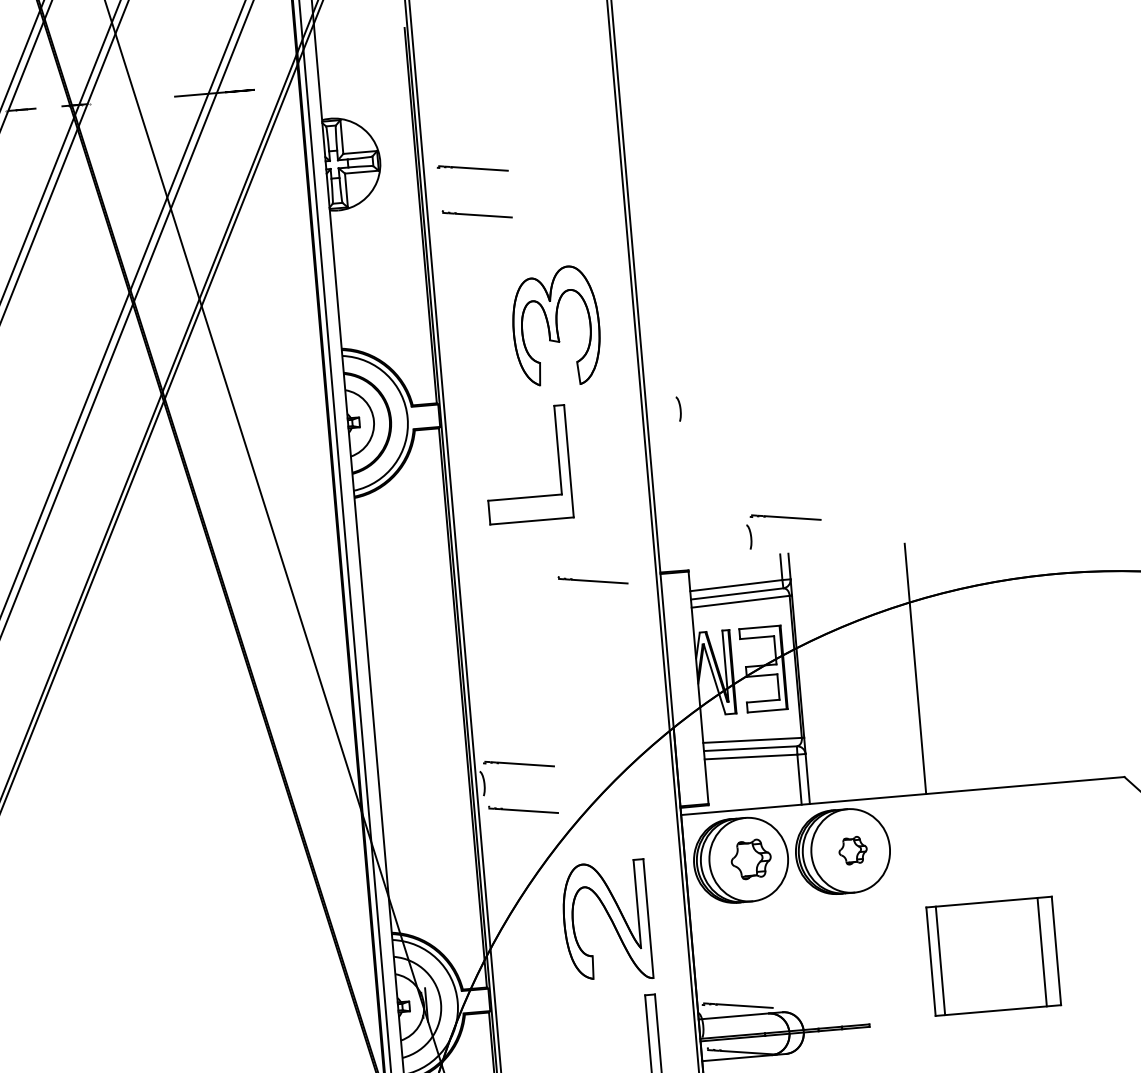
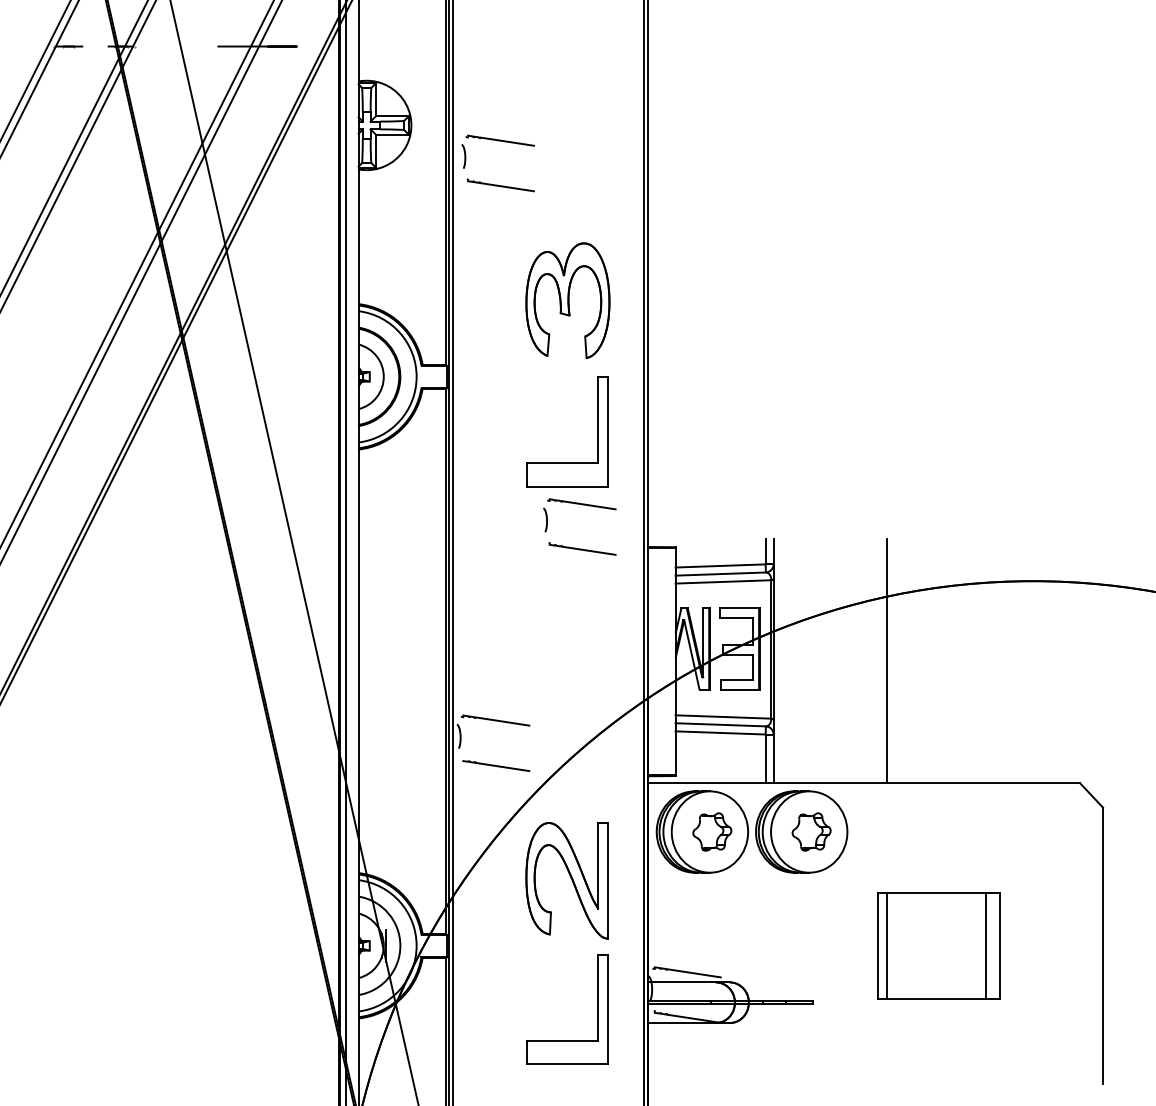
curve: (679, 409) -> (464, 156), moved
part: (558, 461) -> (597, 431), moved
part: (786, 518) -> (582, 505), moved
part: (852, 850) -> (811, 831), size x1.43

